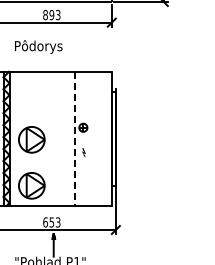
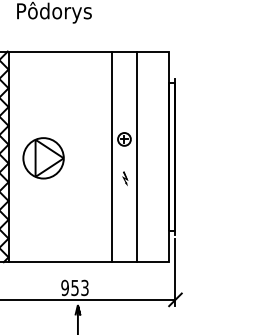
line: (91, 138) -> (137, 156), added
line: (75, 139) -> (112, 157), dashed -> solid
part: (31, 185) -> (43, 229), removed
text: (45, 222) -> (65, 288), 653 -> 953

